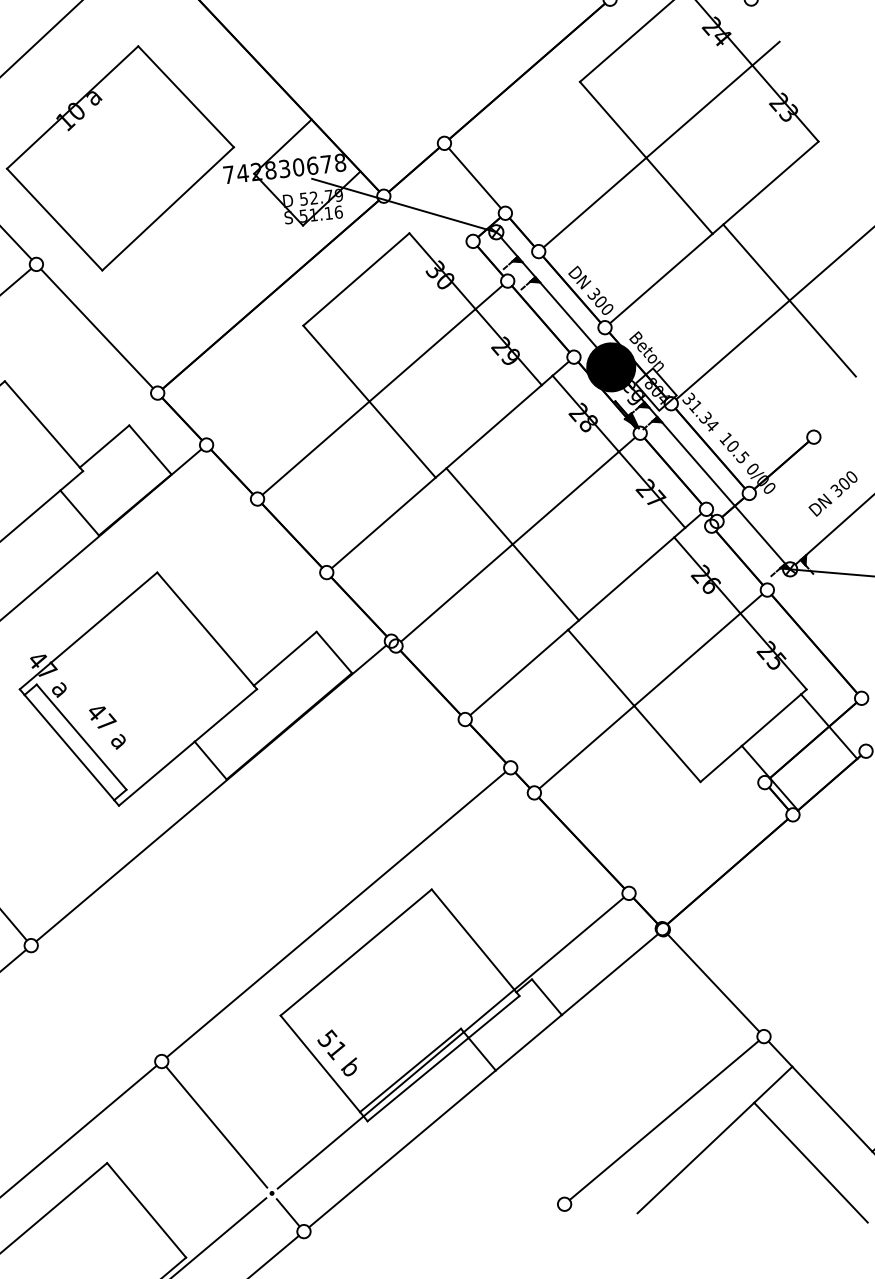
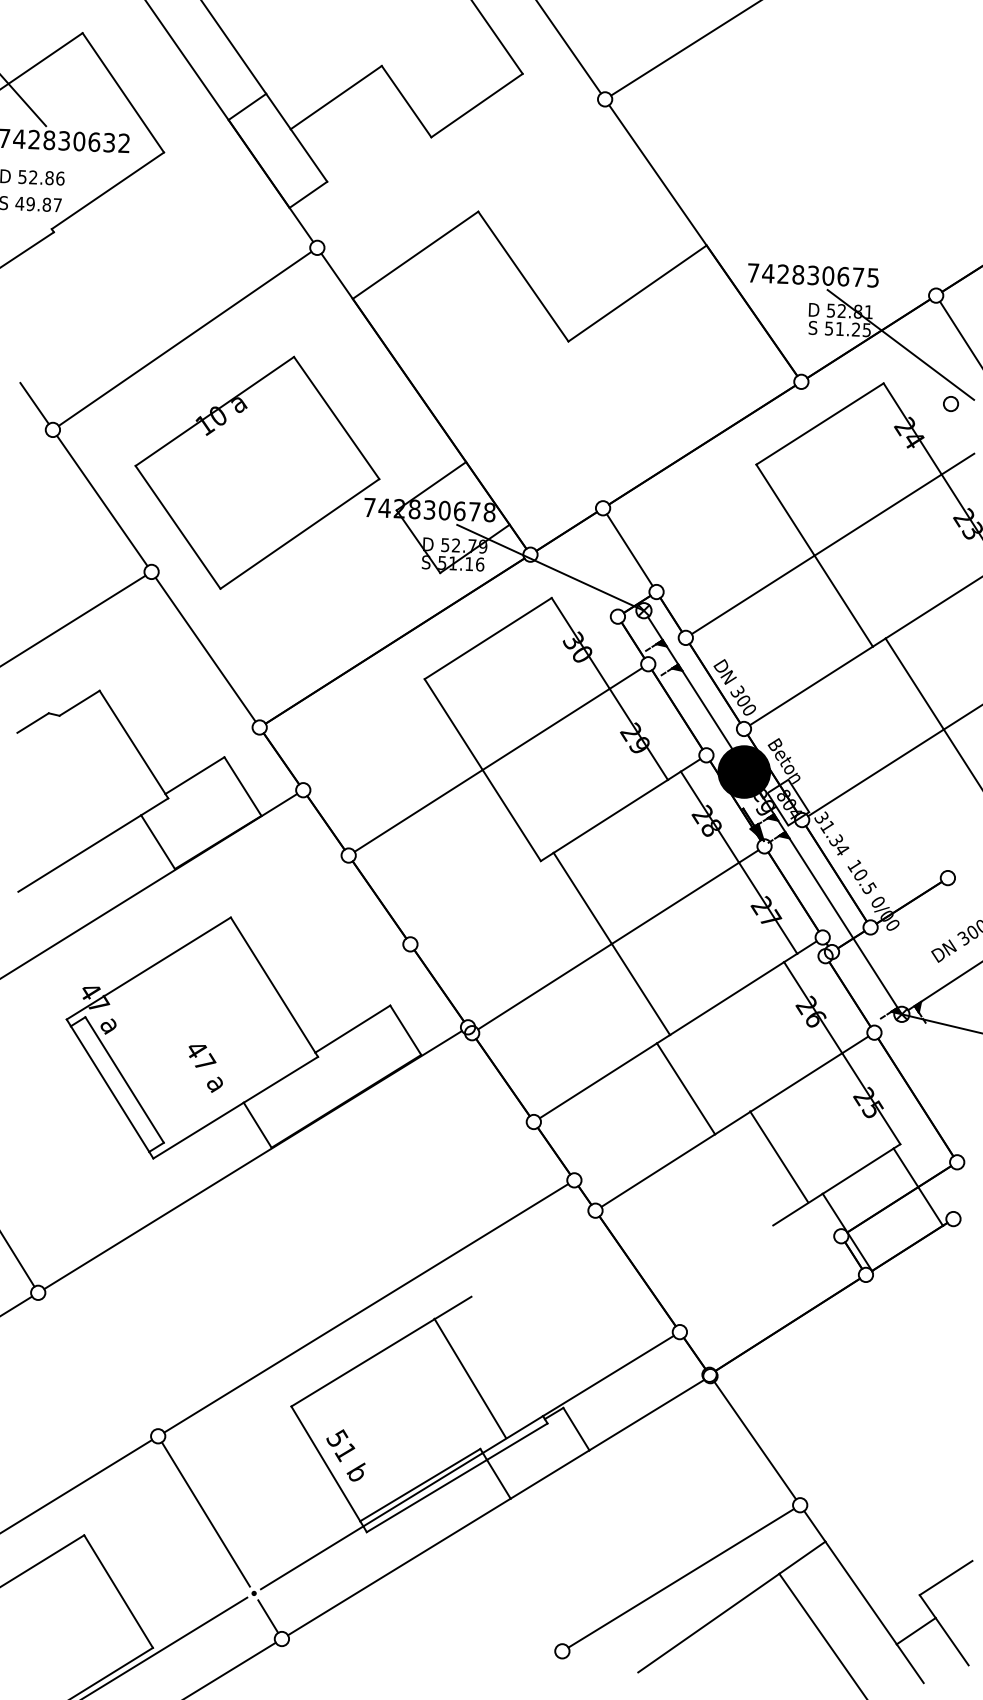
line: (383, 522) -> (478, 900), removed
text: (107, 728) -> (205, 1068), moved
line: (667, 743) -> (779, 1156), moved
line: (473, 939) -> (470, 1378), moved

